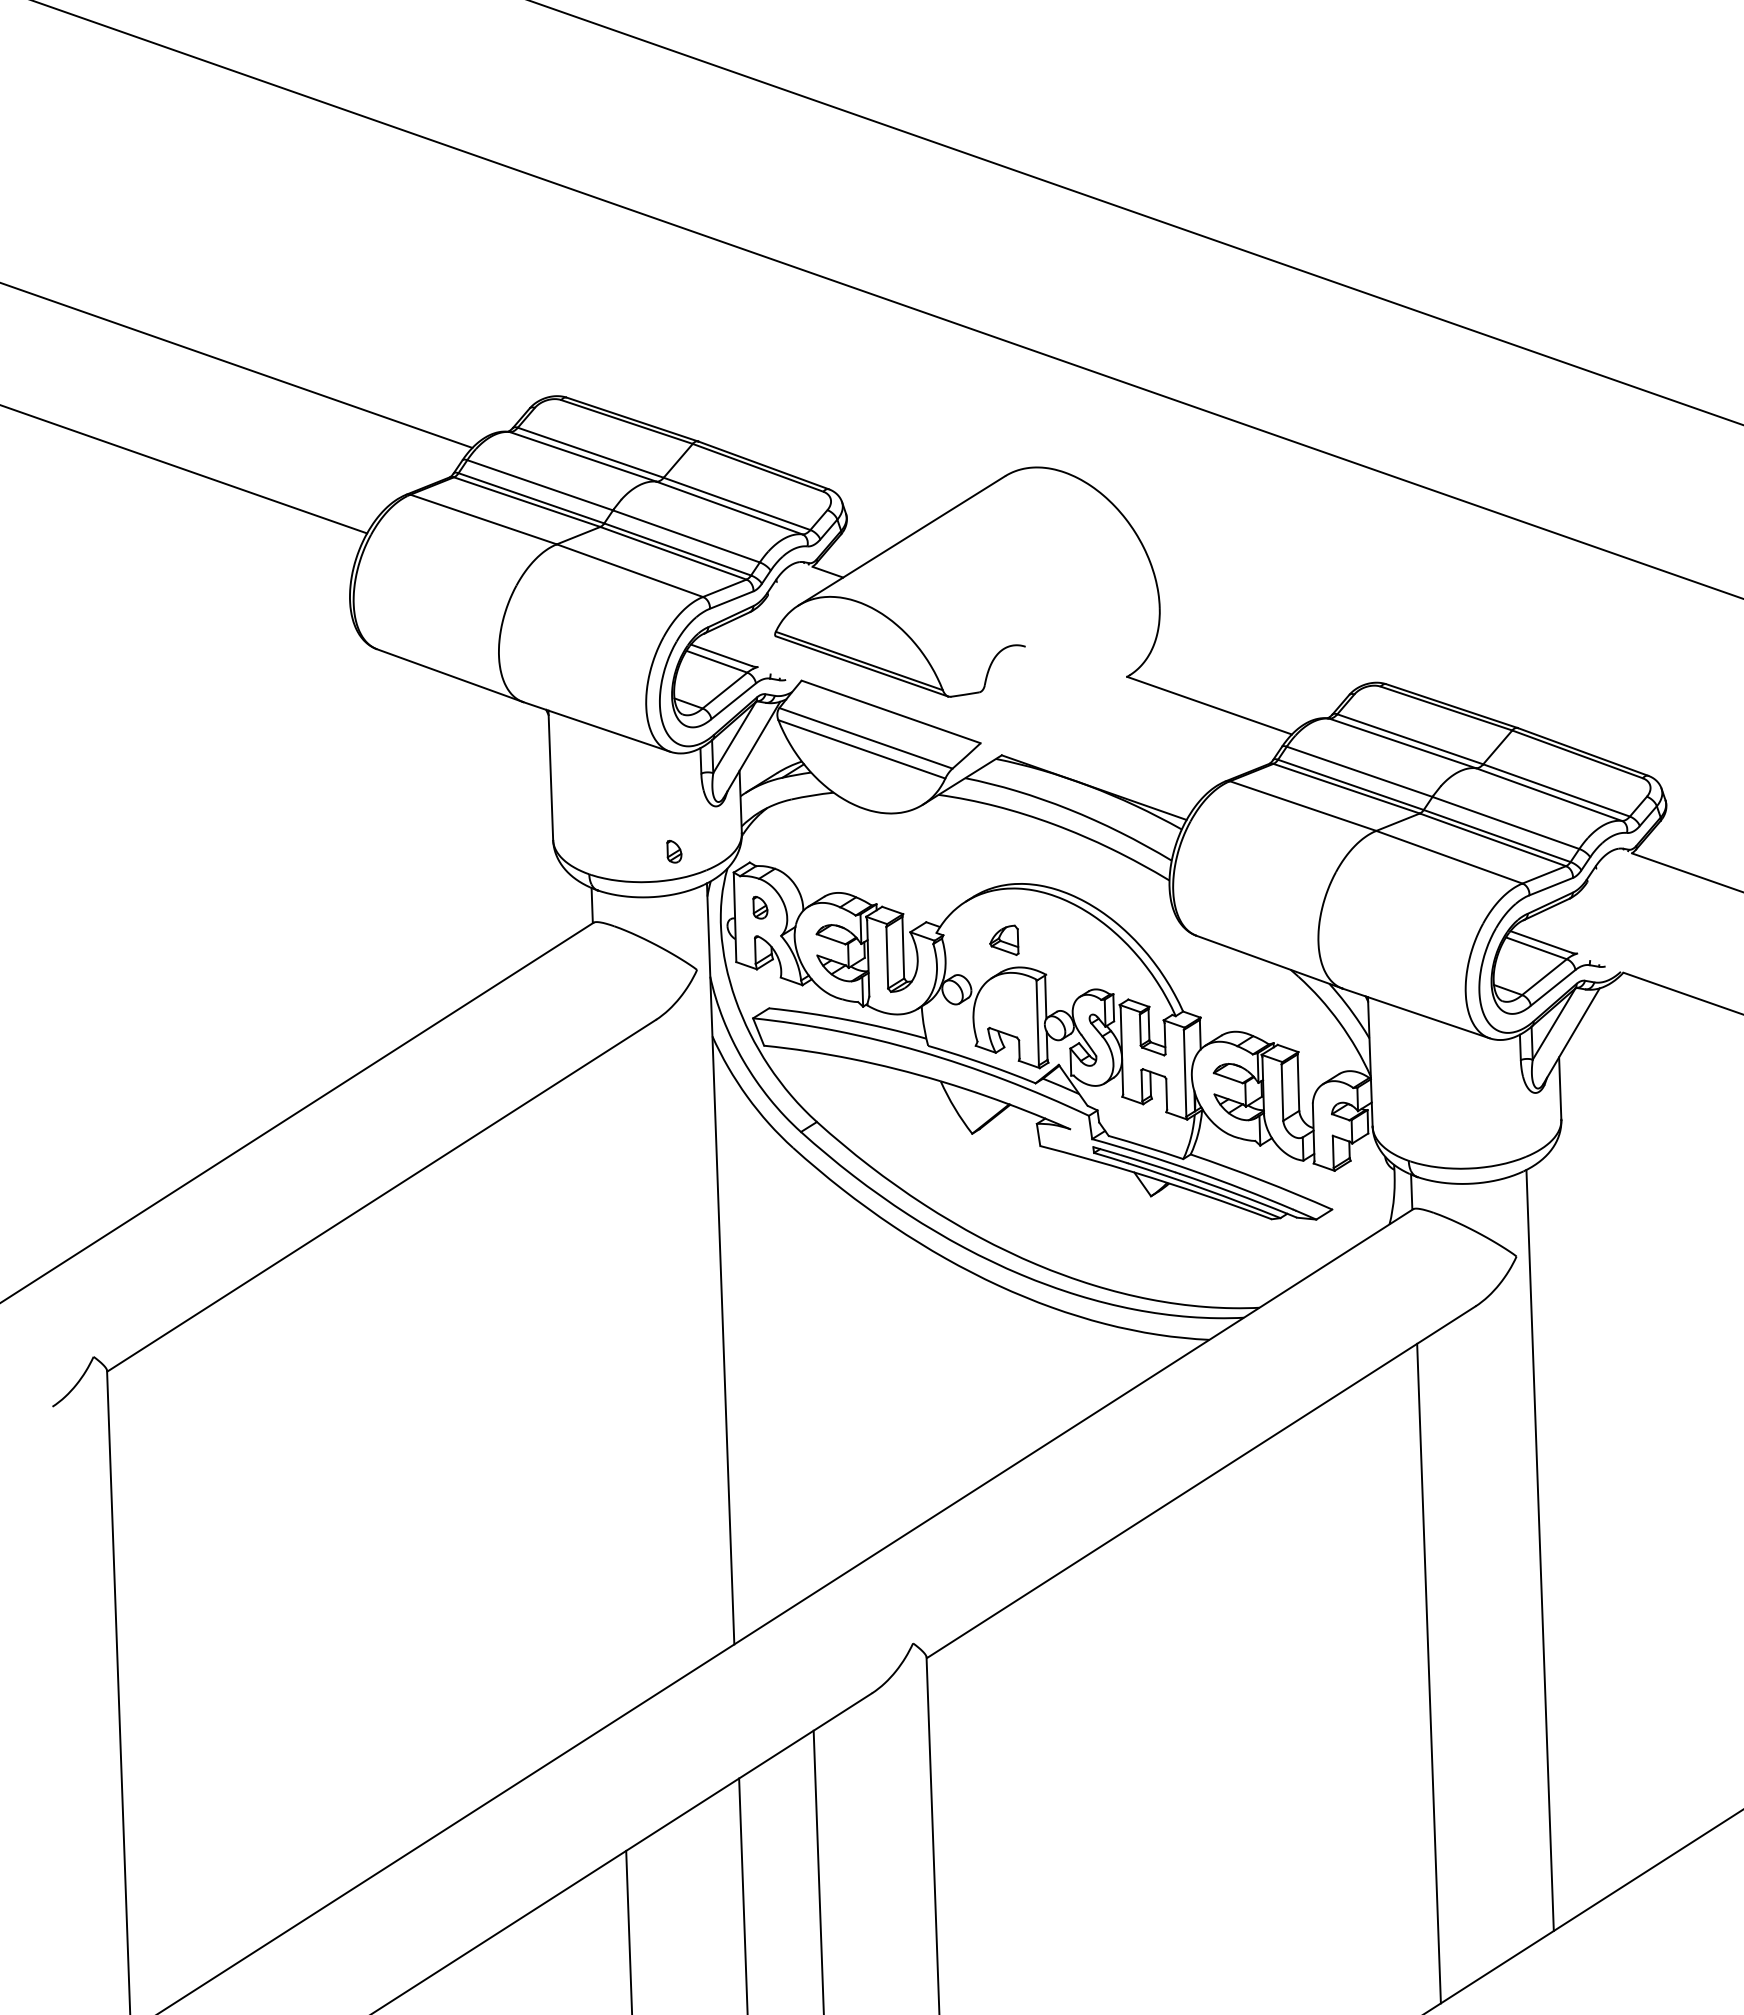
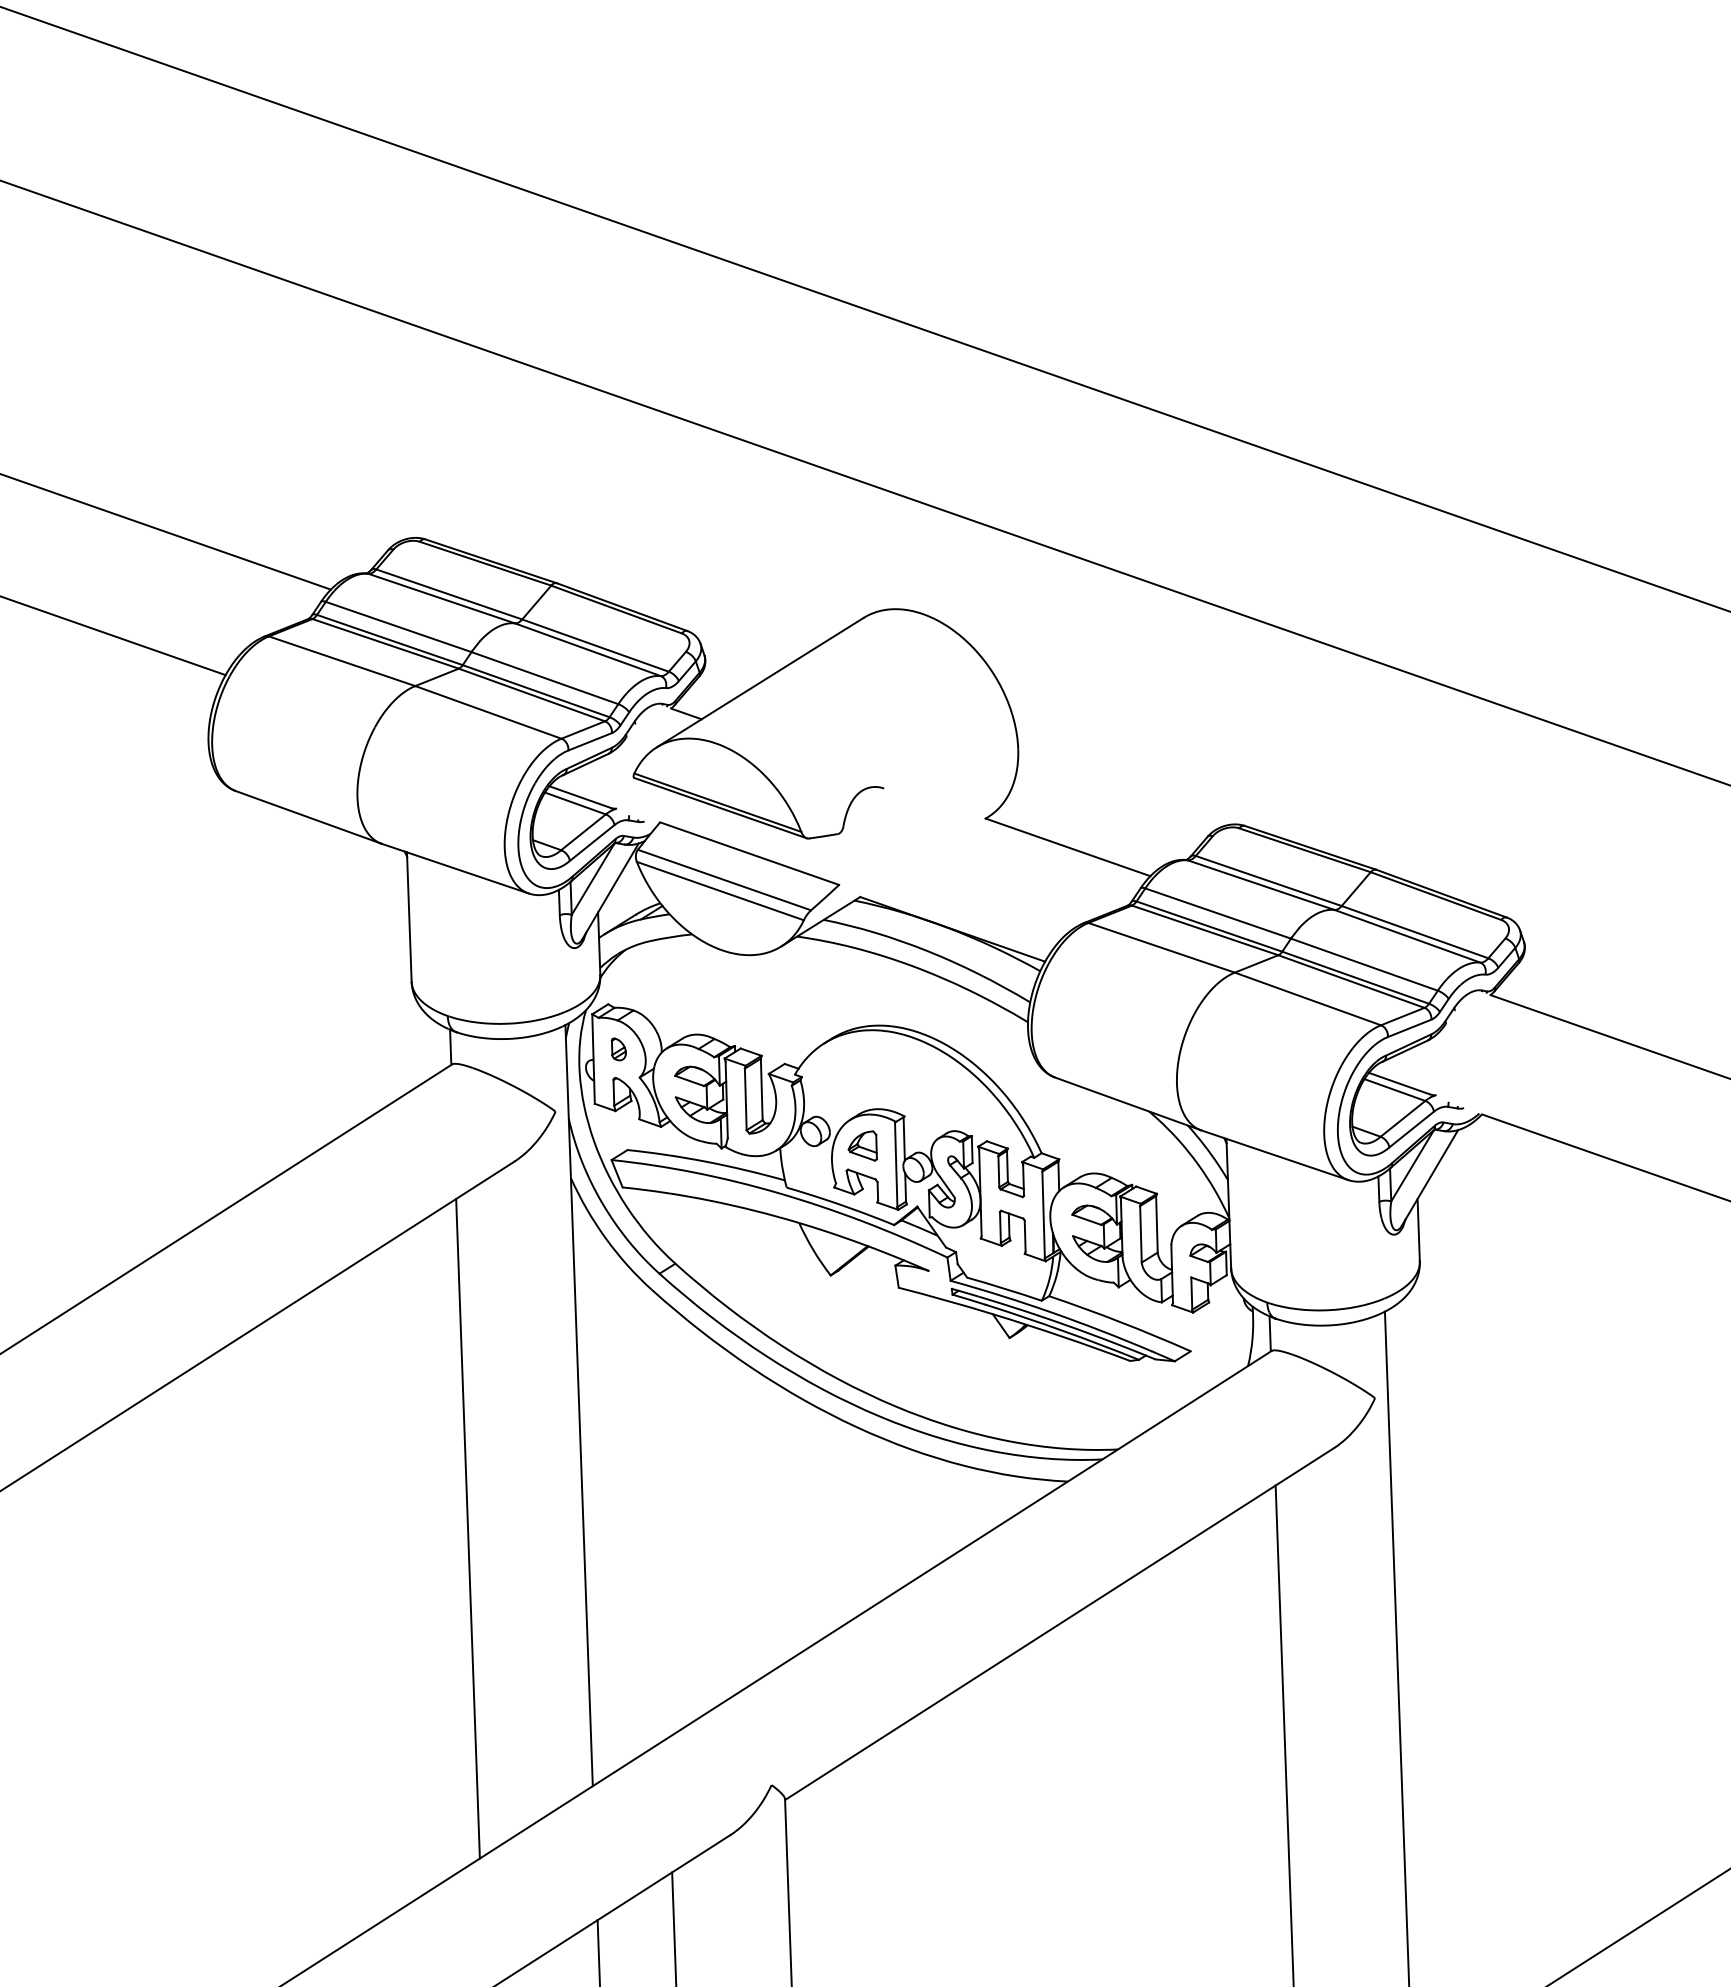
part: (674, 851) -> (532, 993), removed
part: (1004, 939) -> (862, 1145), moved
line: (609, 1386) -> (467, 1528), added

